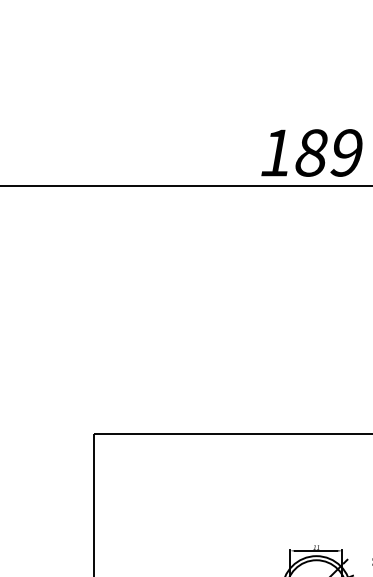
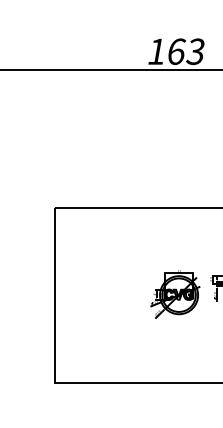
text: (328, 152) -> (185, 51), 189 -> 163

